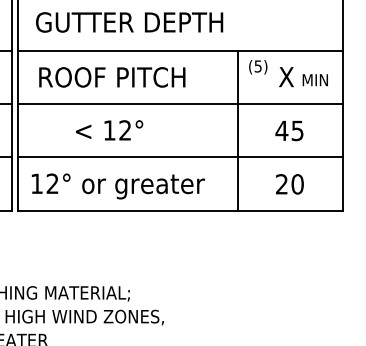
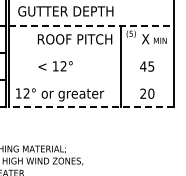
line: (180, 50) -> (91, 25), solid -> dashed
text: (111, 77) -> (74, 39), moved
line: (180, 103) -> (91, 52), removed
line: (180, 158) -> (91, 80), removed
line: (180, 211) -> (91, 107), solid -> dashed

